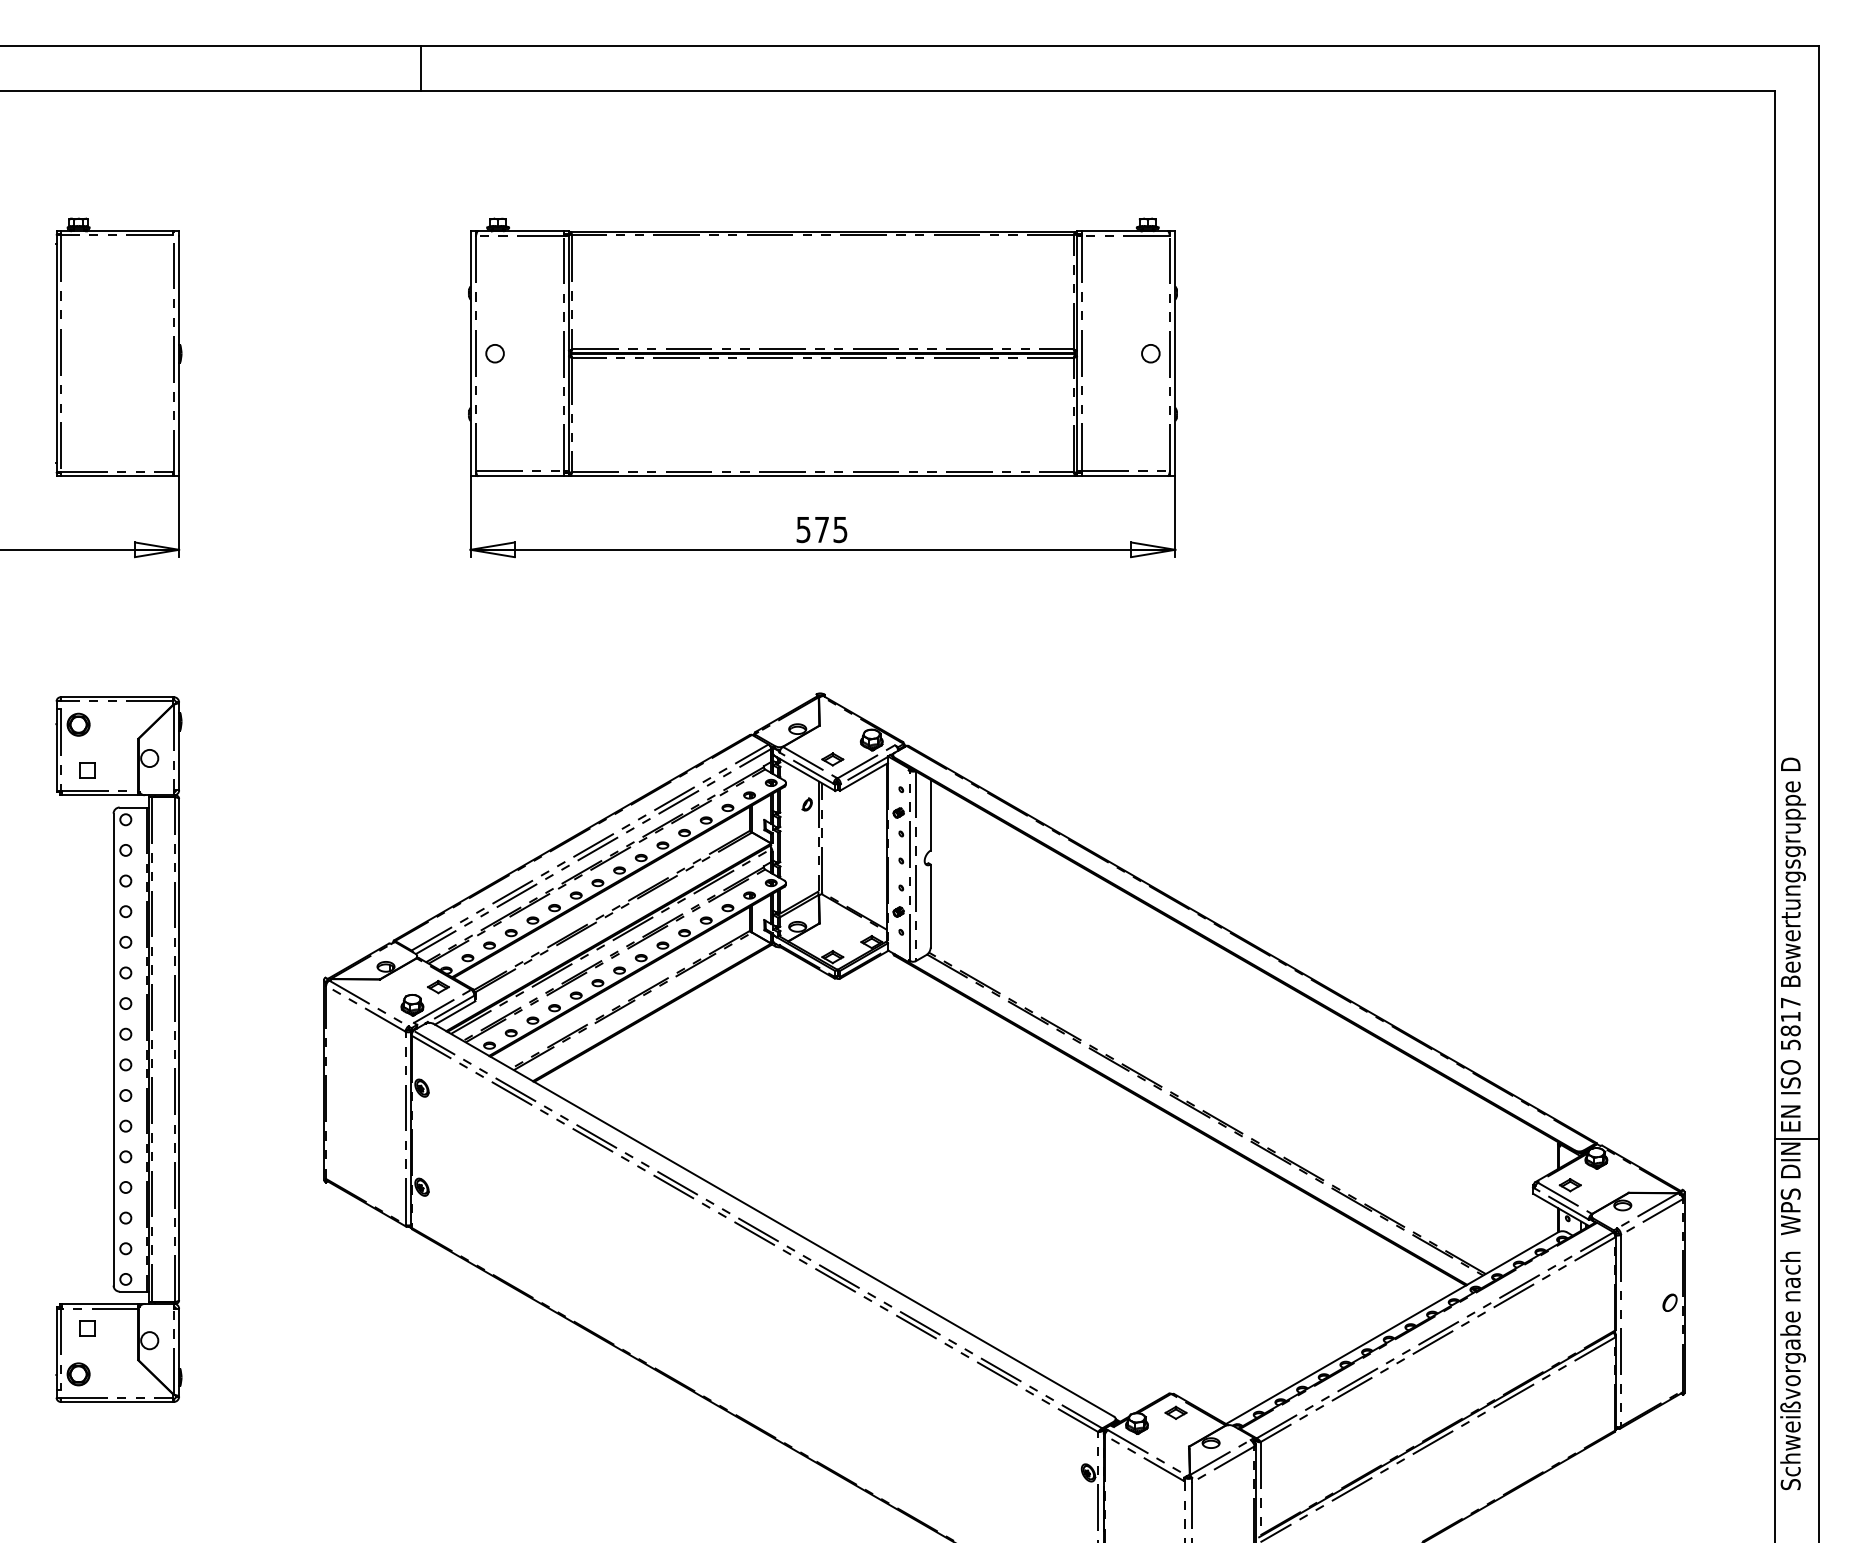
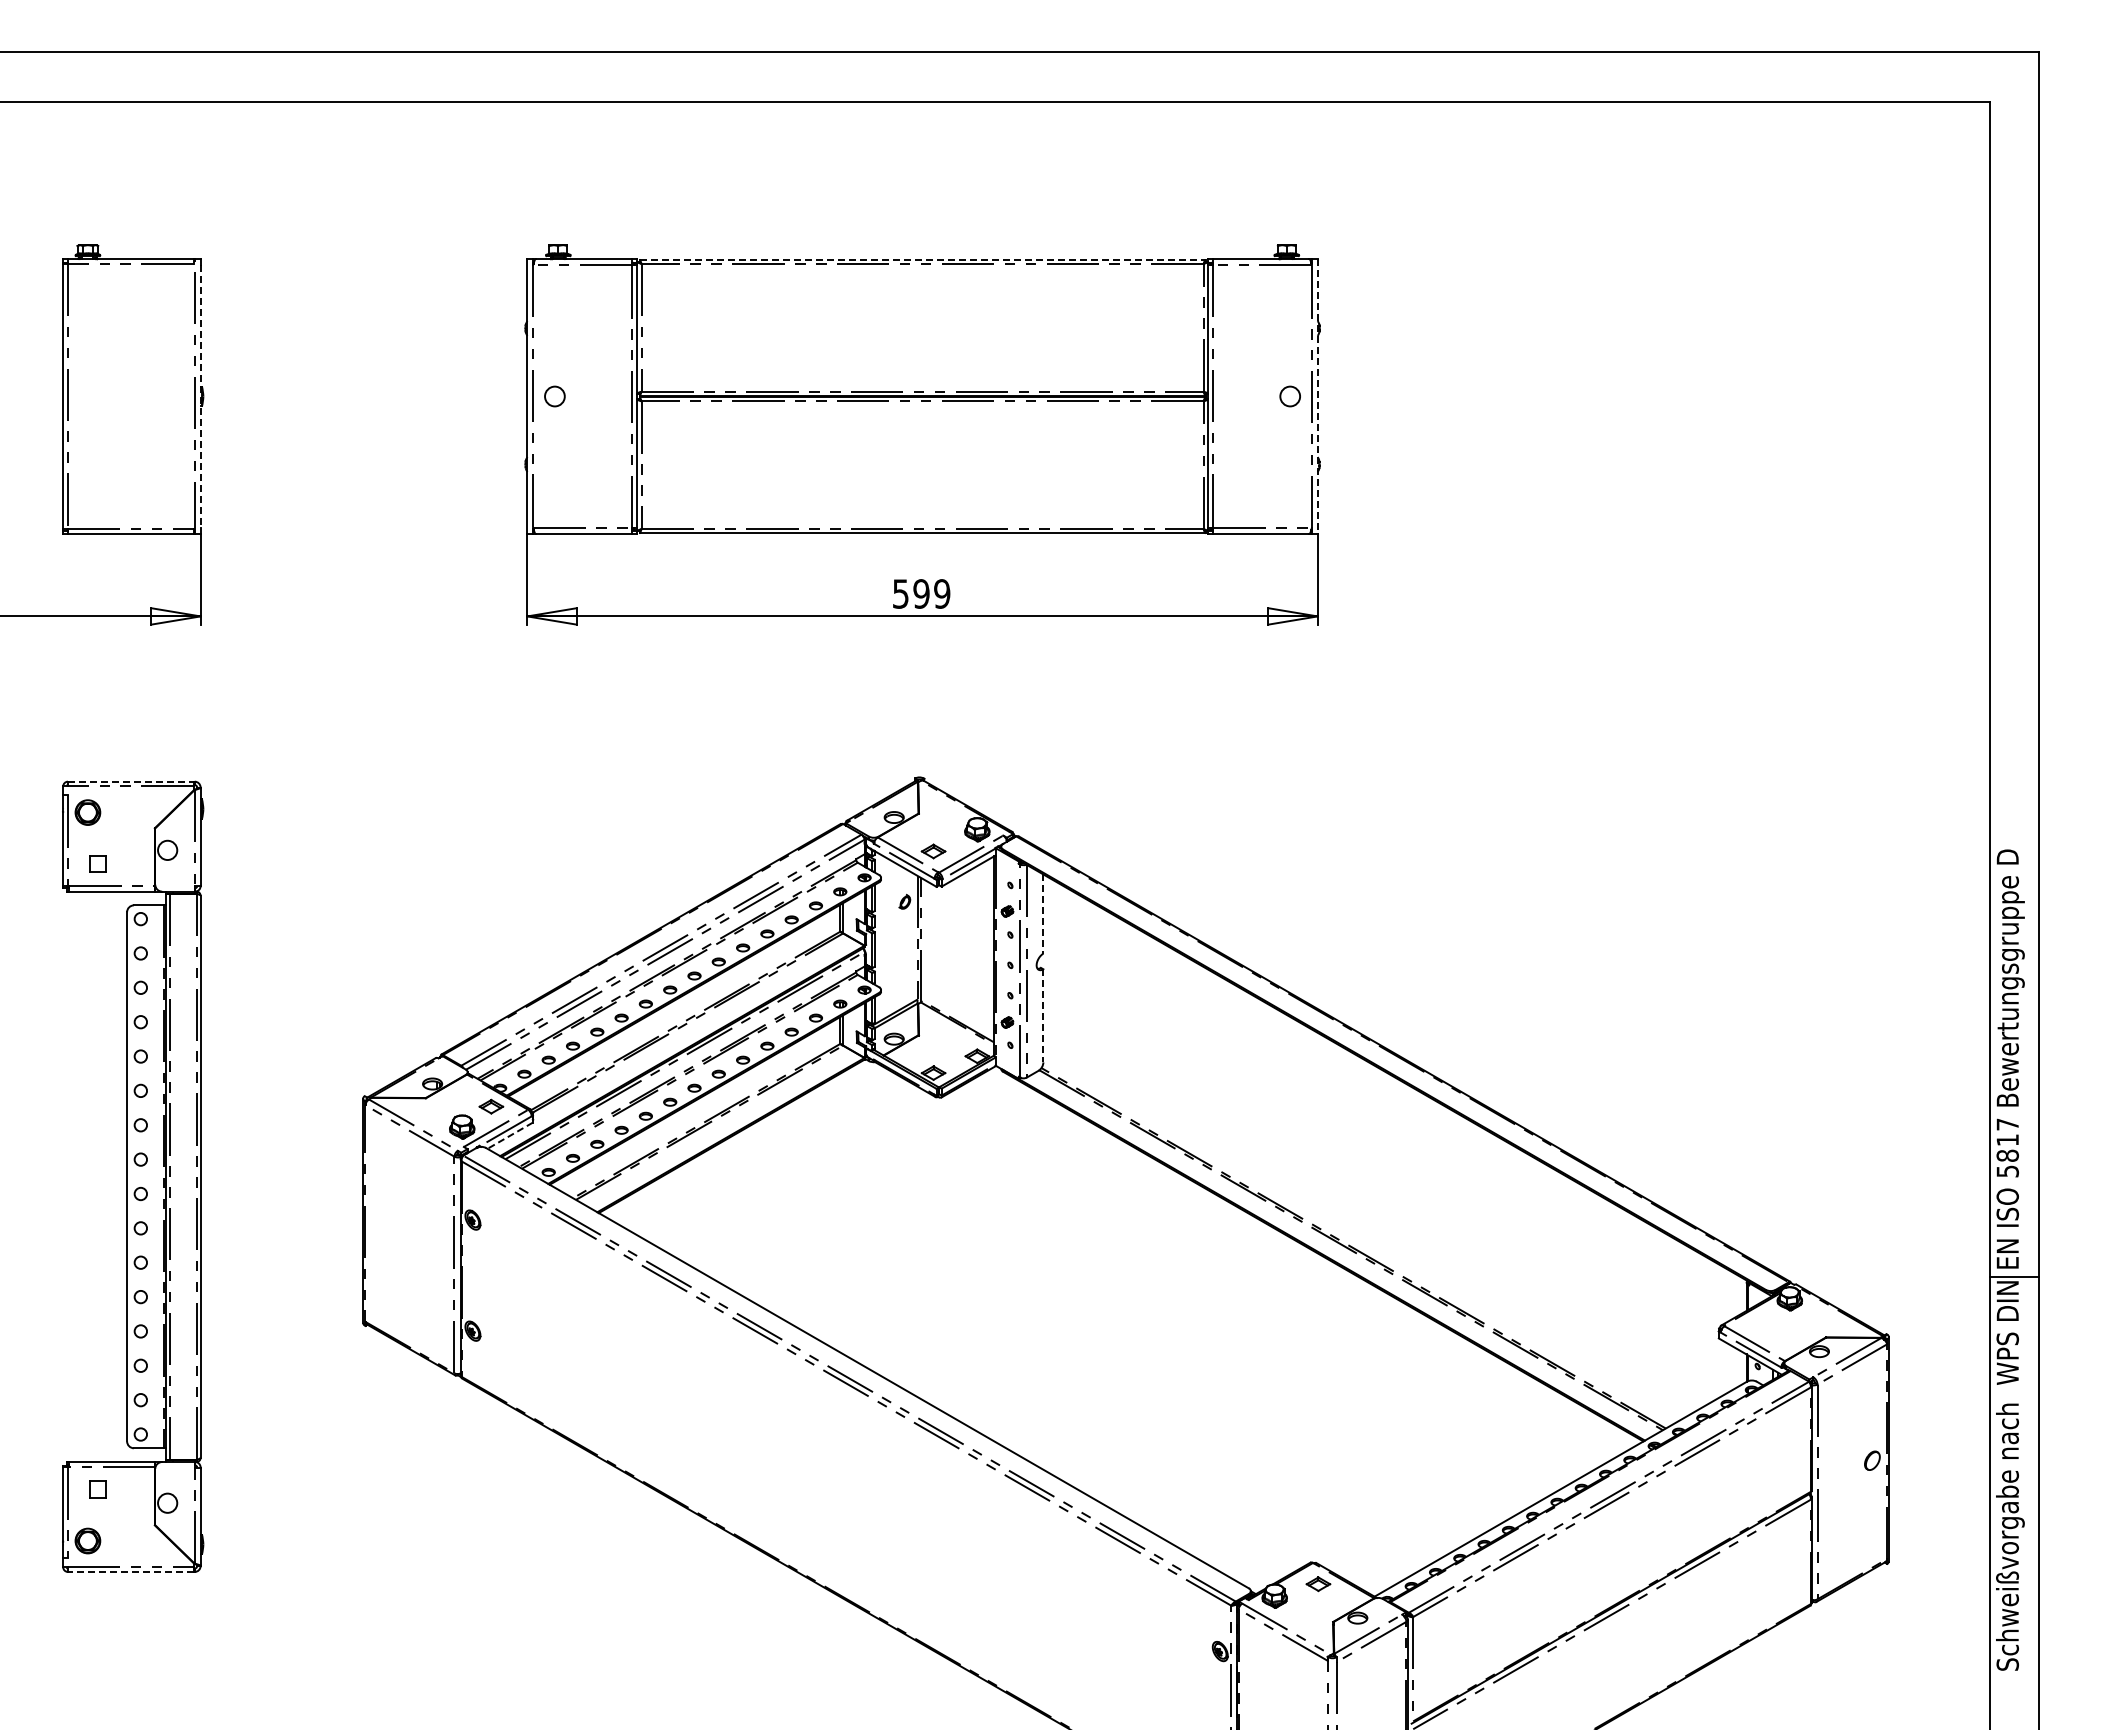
line: (421, 68) -> (472, 76), removed
line: (823, 231) -> (923, 259), solid -> dashed
line: (179, 353) -> (200, 396), solid -> dashed
line: (1175, 354) -> (1317, 397), solid -> dashed
text: (830, 529) -> (931, 593), 575 -> 599
line: (116, 697) -> (130, 781), solid -> dashed
line: (930, 815) -> (1043, 914), solid -> dashed
line: (930, 905) -> (1043, 1015), solid -> dashed
line: (454, 1012) -> (509, 1135), solid -> dashed
part: (1570, 1184) -> (1760, 1328), removed
line: (116, 1401) -> (130, 1571), solid -> dashed

